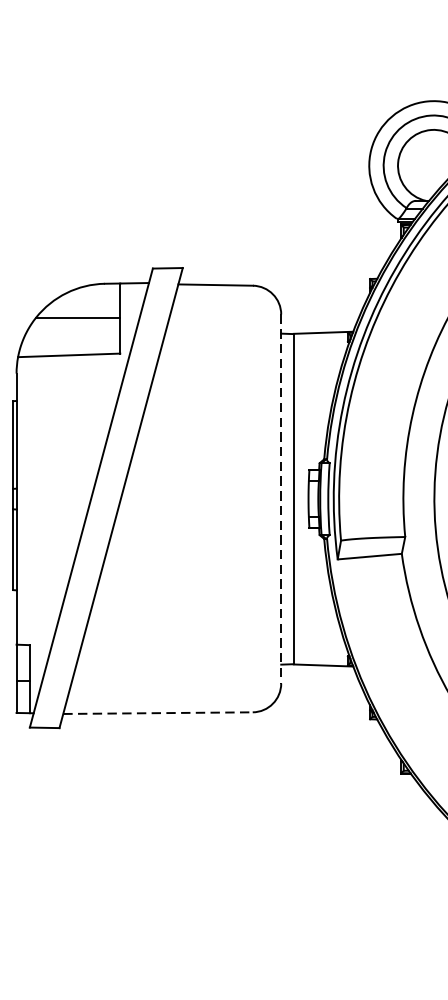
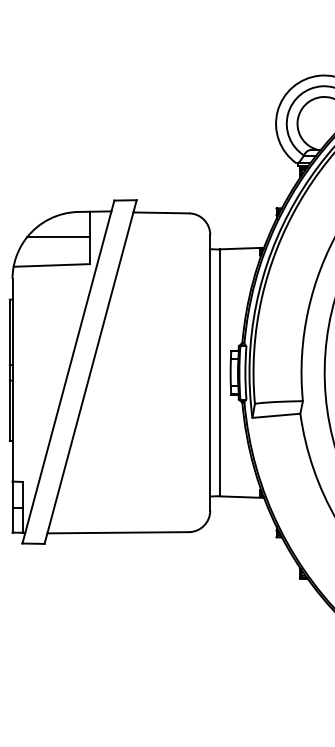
line: (281, 498) -> (210, 372), dashed -> solid
line: (158, 712) -> (118, 532), dashed -> solid

